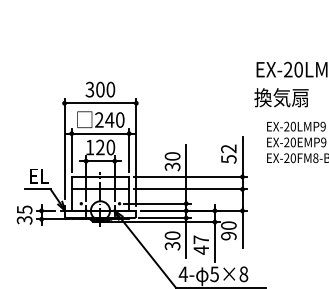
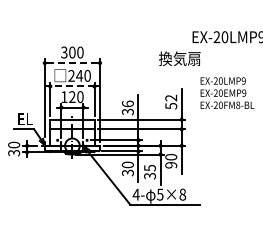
text: (281, 97) -> (179, 58), moved
line: (99, 103) -> (71, 63), solid -> dashed
line: (99, 133) -> (71, 86), solid -> dashed
text: (172, 155) -> (127, 103), 30 -> 36
text: (23, 209) -> (13, 144), 35 -> 30
text: (201, 244) -> (150, 171), 47 -> 35

